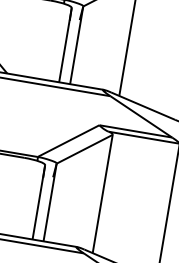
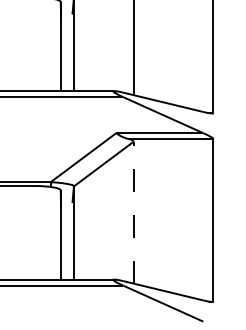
line: (102, 193) -> (133, 212), solid -> dashed

